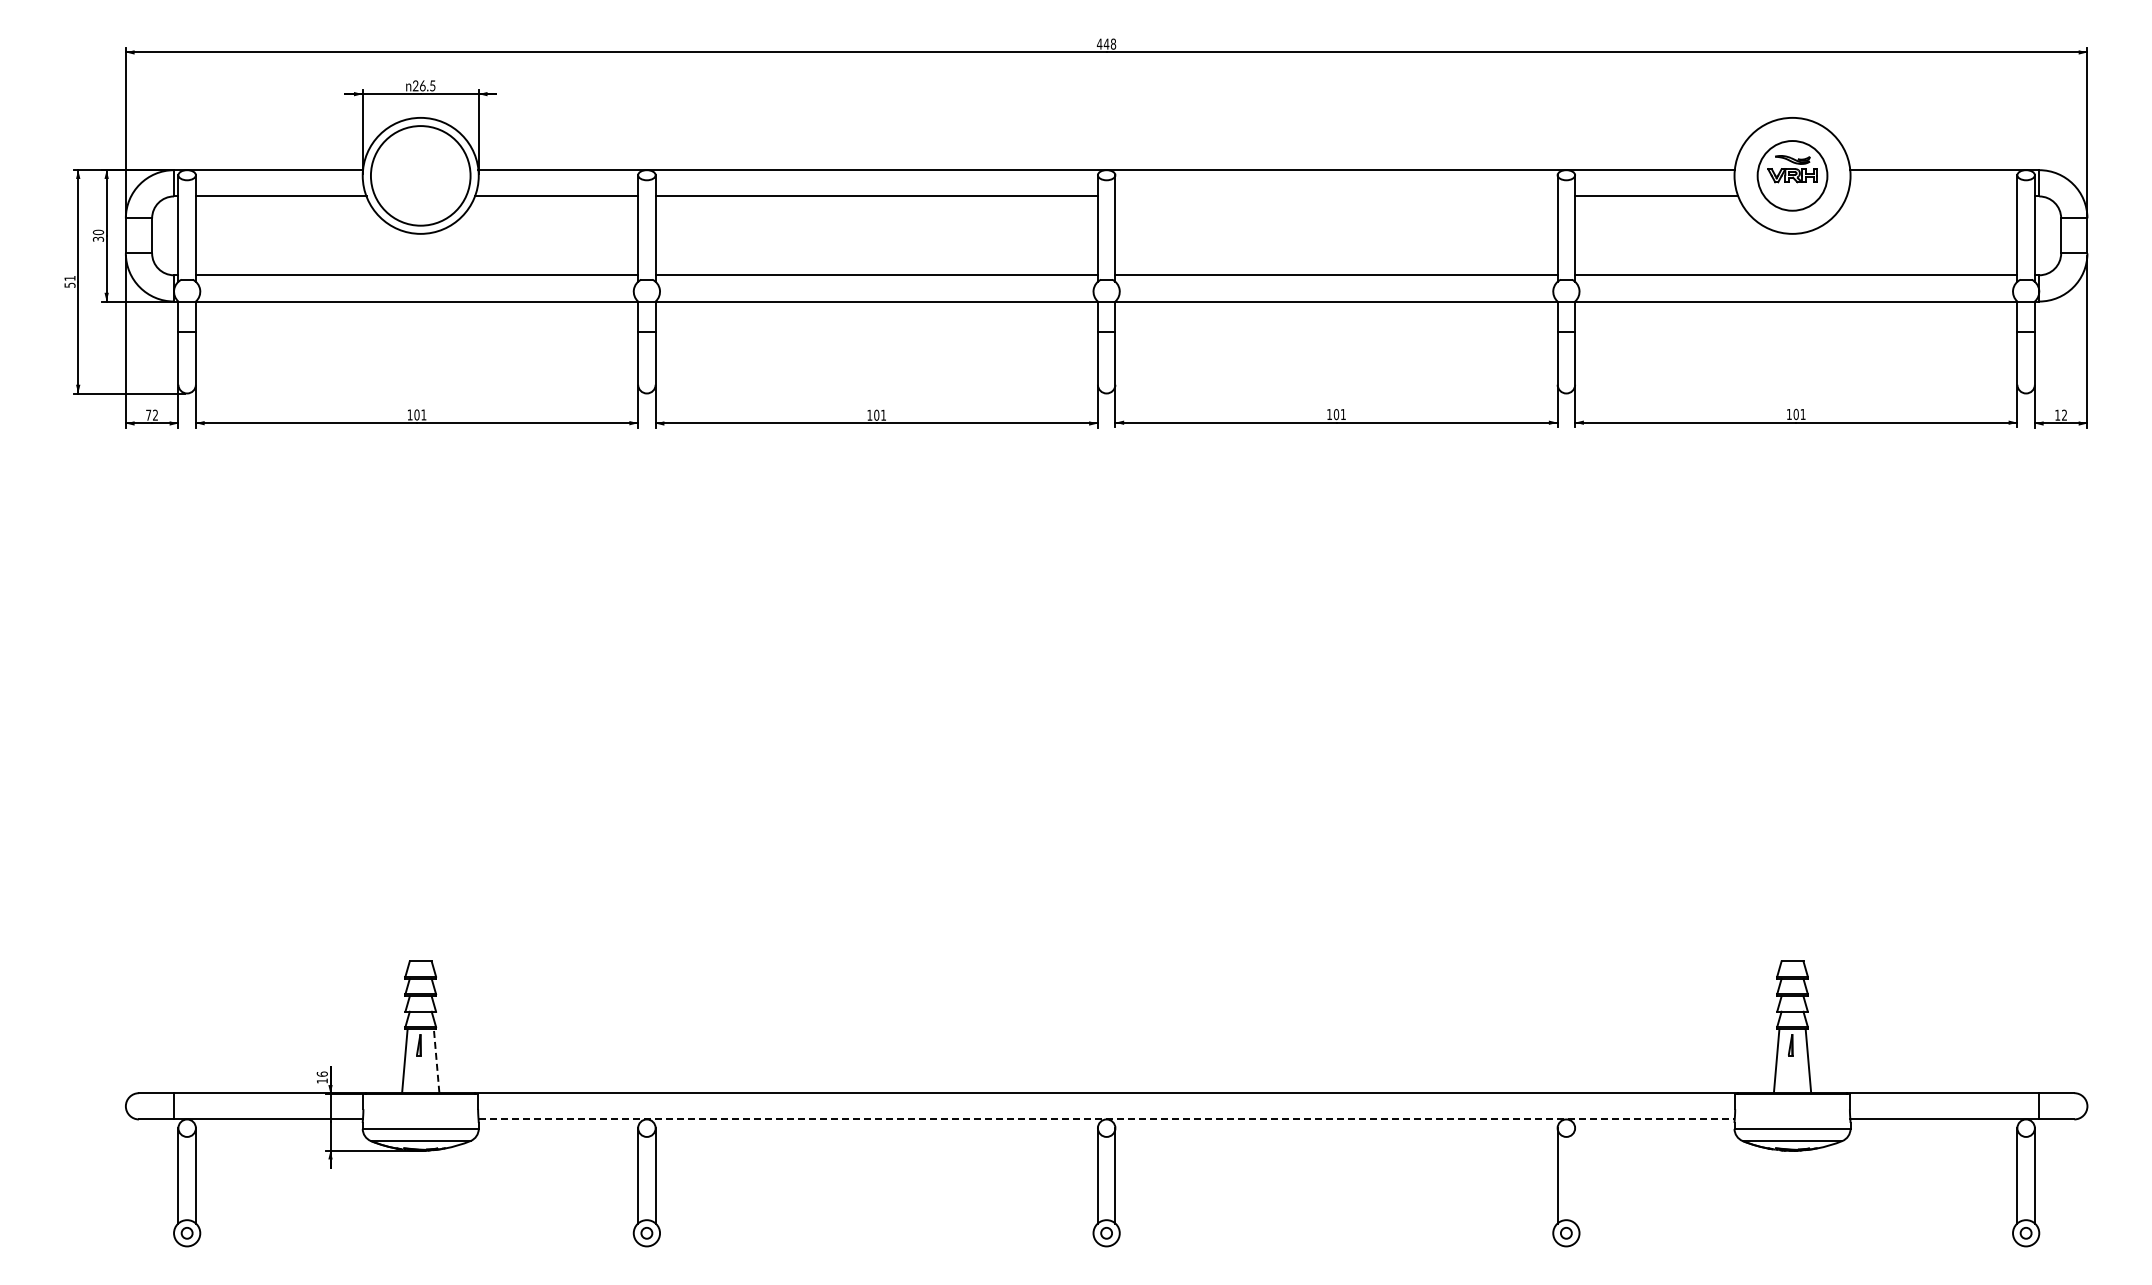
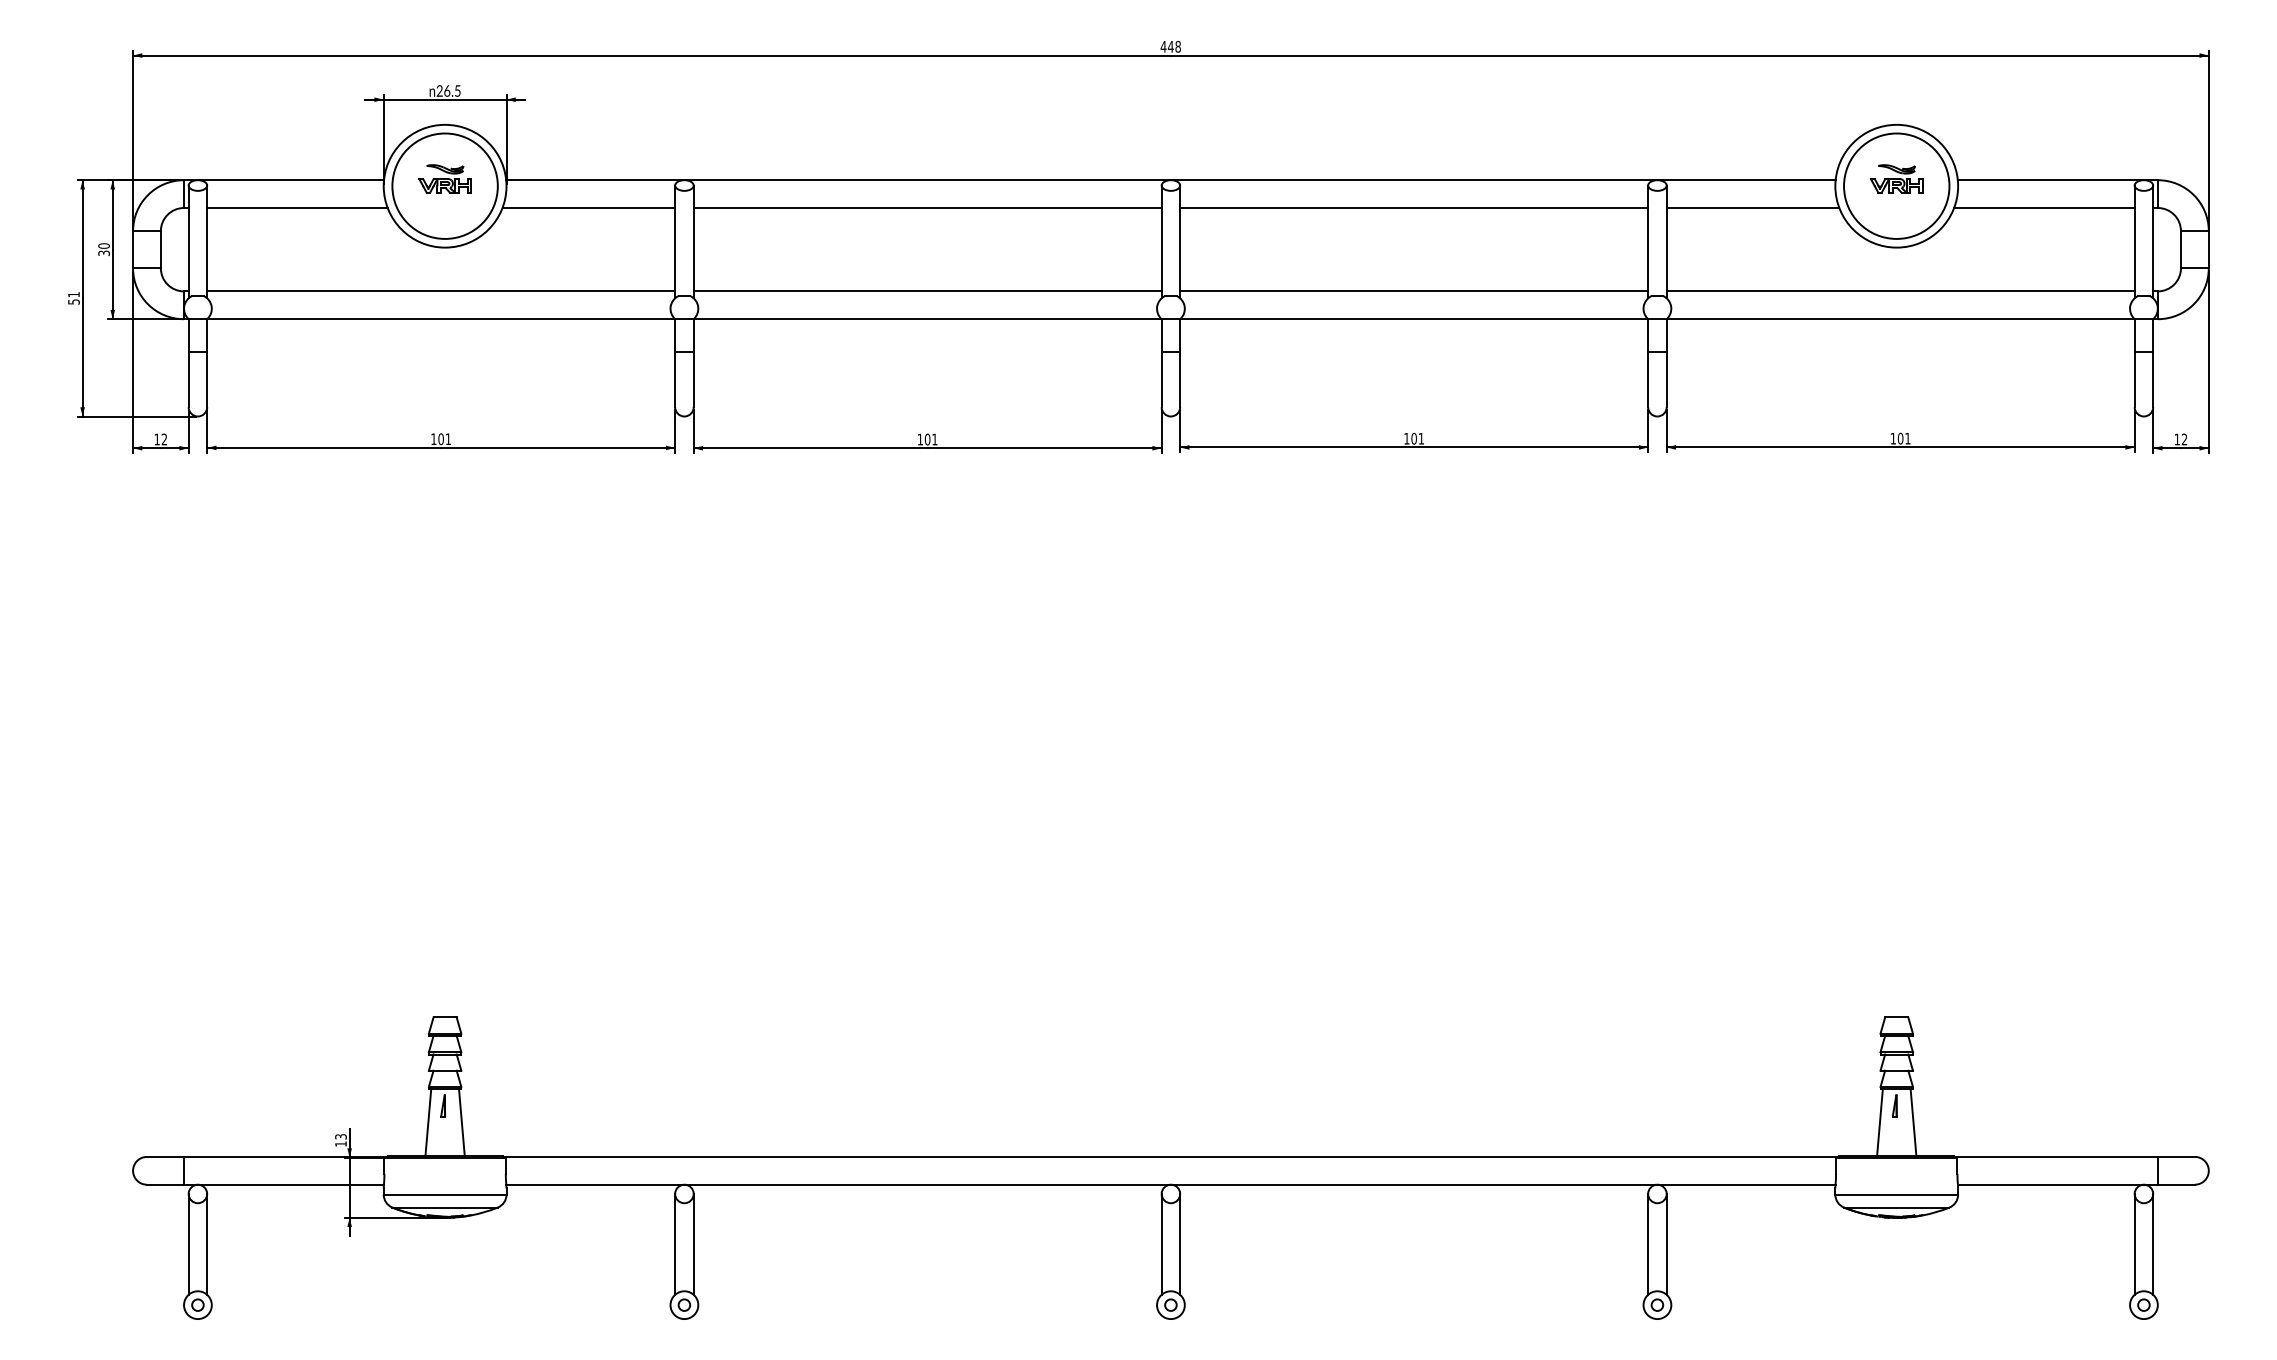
part: (420, 169) -> (444, 179), added
circle: (1792, 175) -> (1896, 185), size x1.43
line: (1336, 196) -> (1414, 208), added
line: (1931, 196) -> (2043, 208), added
text: (148, 414) -> (157, 438), 72 -> 12
line: (436, 1061) -> (461, 1123), dashed -> solid
text: (321, 1073) -> (340, 1136), 16 -> 13
line: (1107, 1119) -> (1171, 1184), dashed -> solid
line: (1575, 1175) -> (1667, 1244), added

